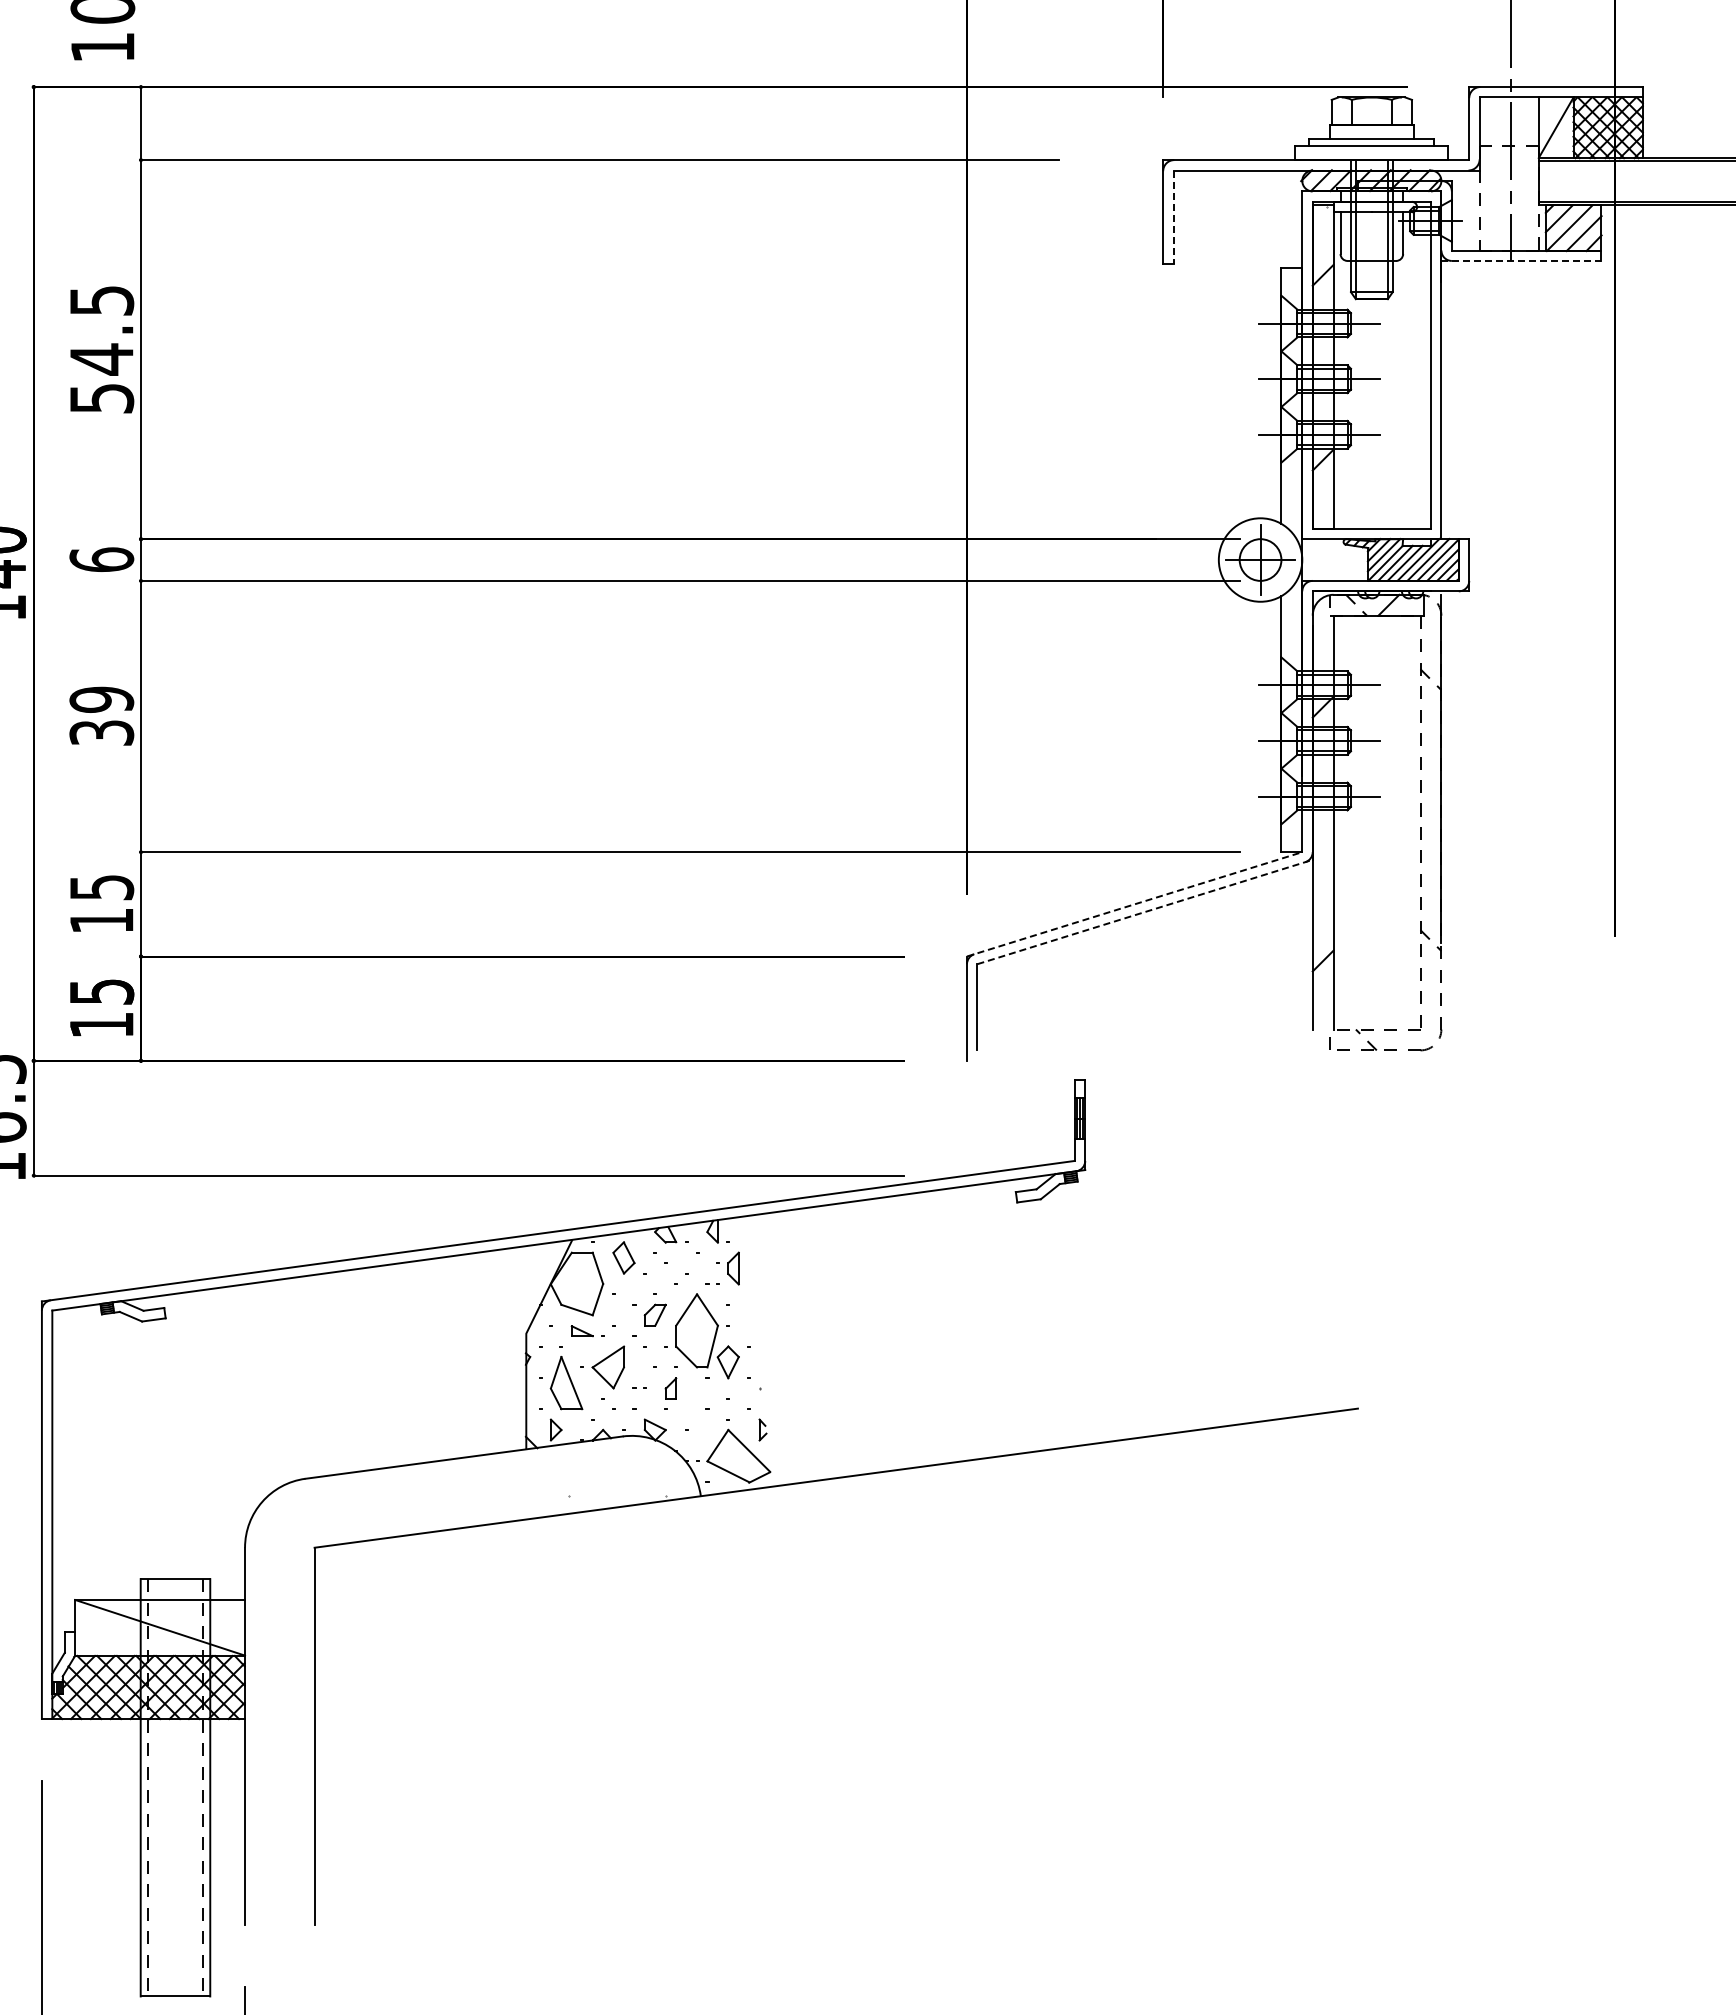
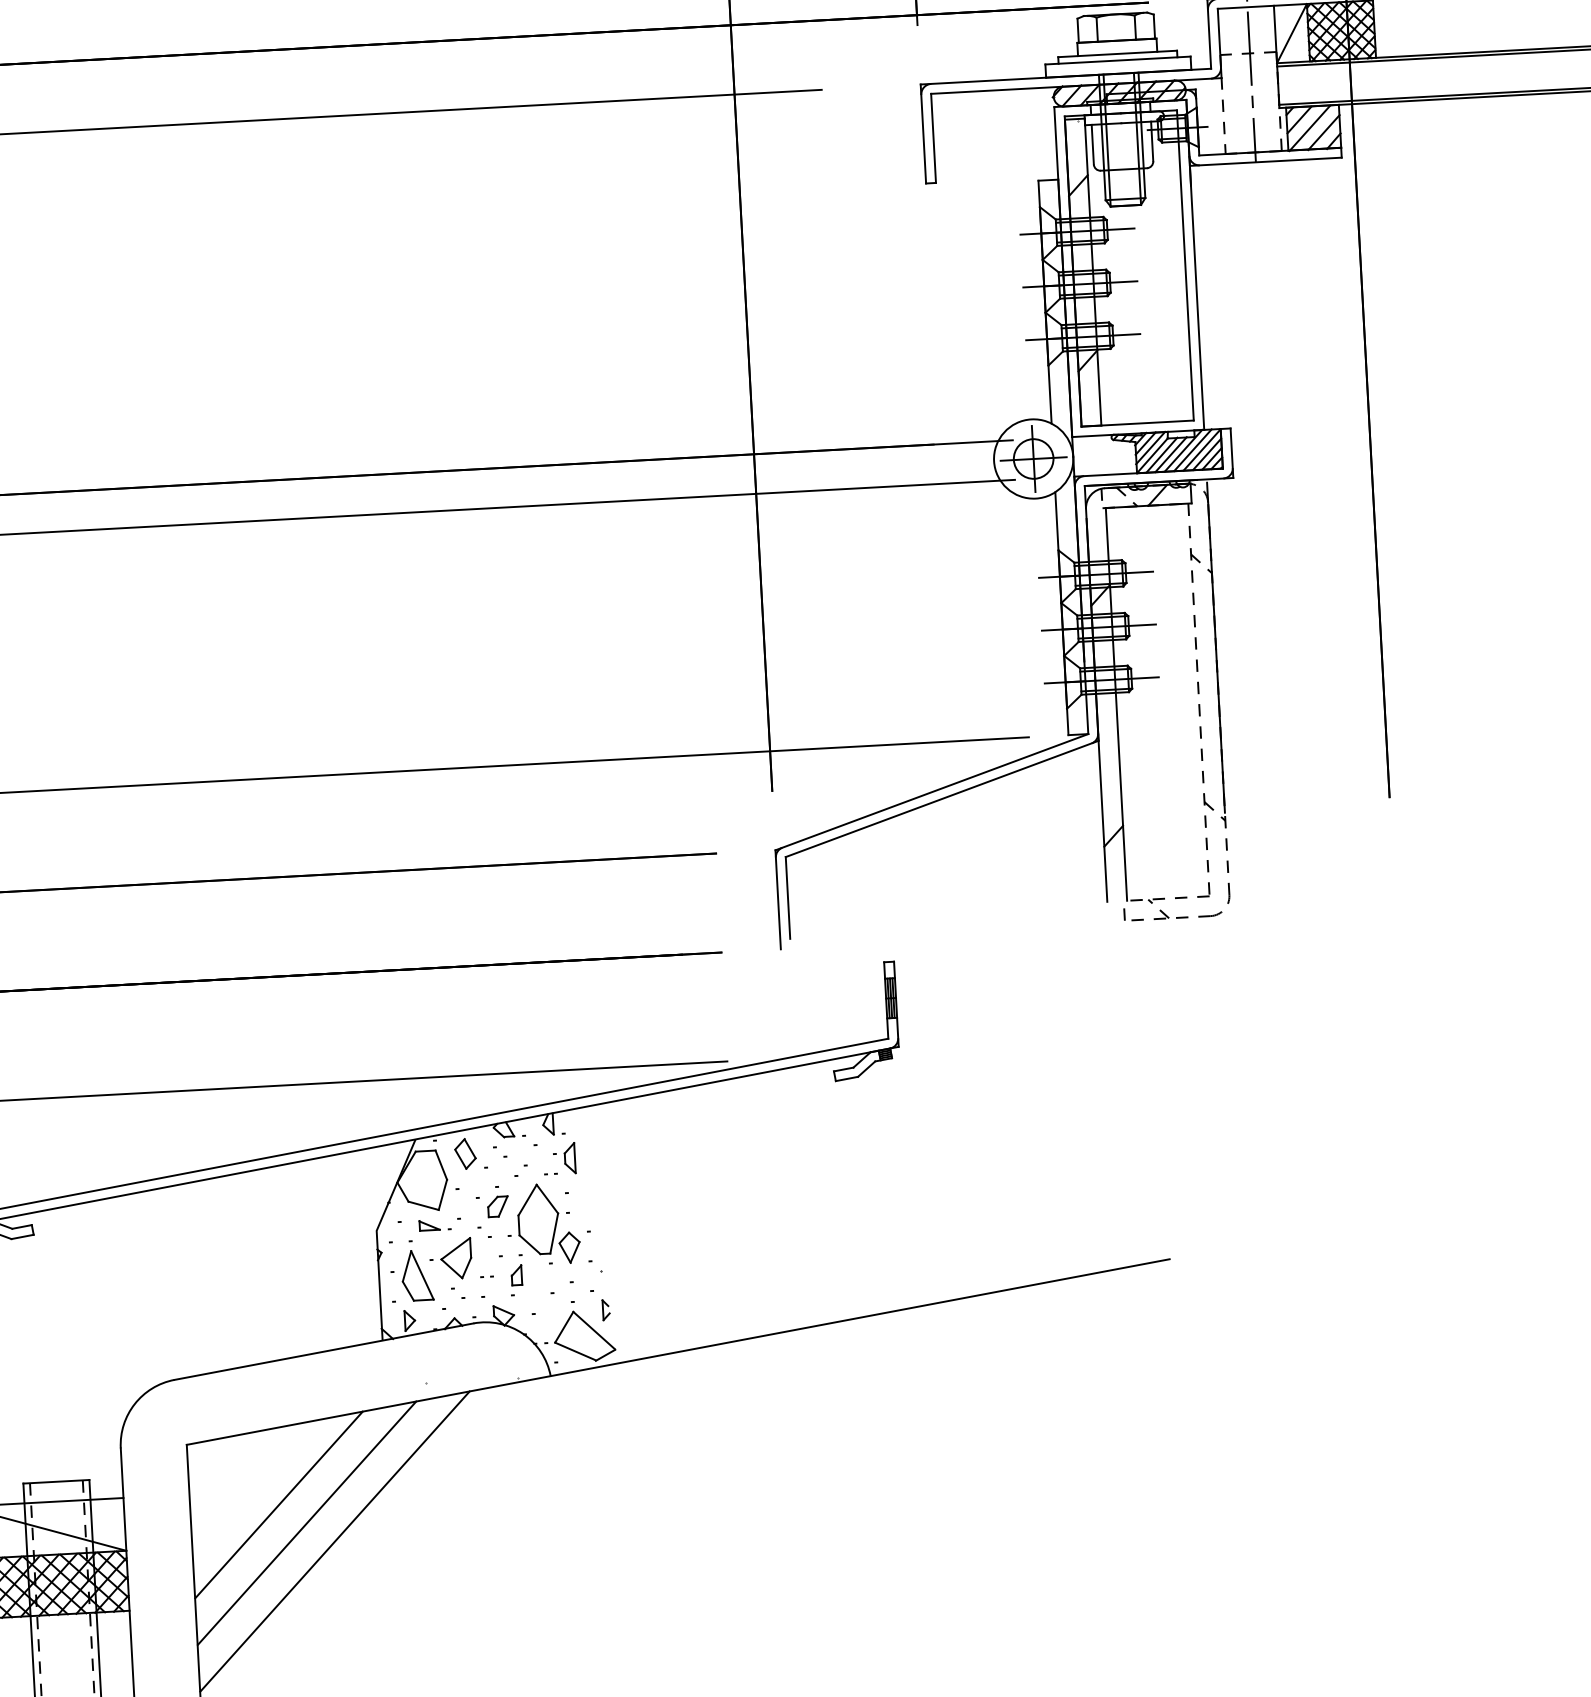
line: (1173, 217) -> (933, 138), dashed -> solid
line: (1521, 260) -> (1265, 161), dashed -> solid
line: (1134, 904) -> (931, 792), dashed -> solid
line: (1145, 912) -> (942, 799), dashed -> solid
line: (407, 1615) -> (278, 1504), added
line: (436, 1636) -> (307, 1522), added
line: (464, 1657) -> (334, 1541), added

